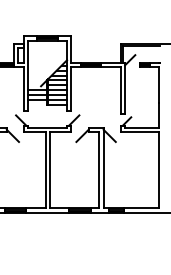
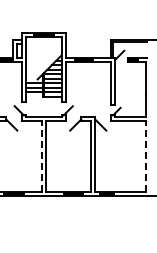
line: (45, 170) -> (41, 156), solid -> dashed
line: (158, 170) -> (145, 156), solid -> dashed

